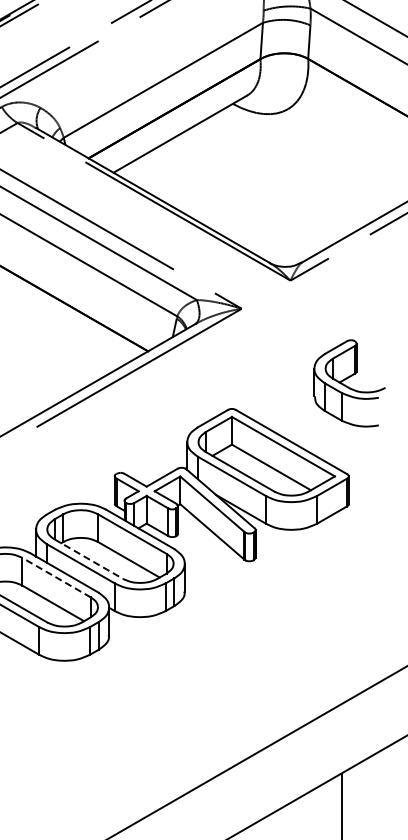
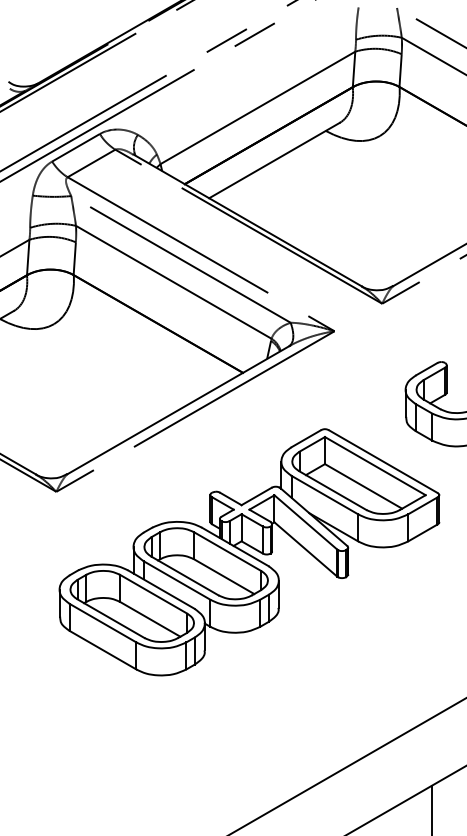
line: (88, 558) -> (184, 575), dashed -> solid
line: (56, 578) -> (153, 594), dashed -> solid

